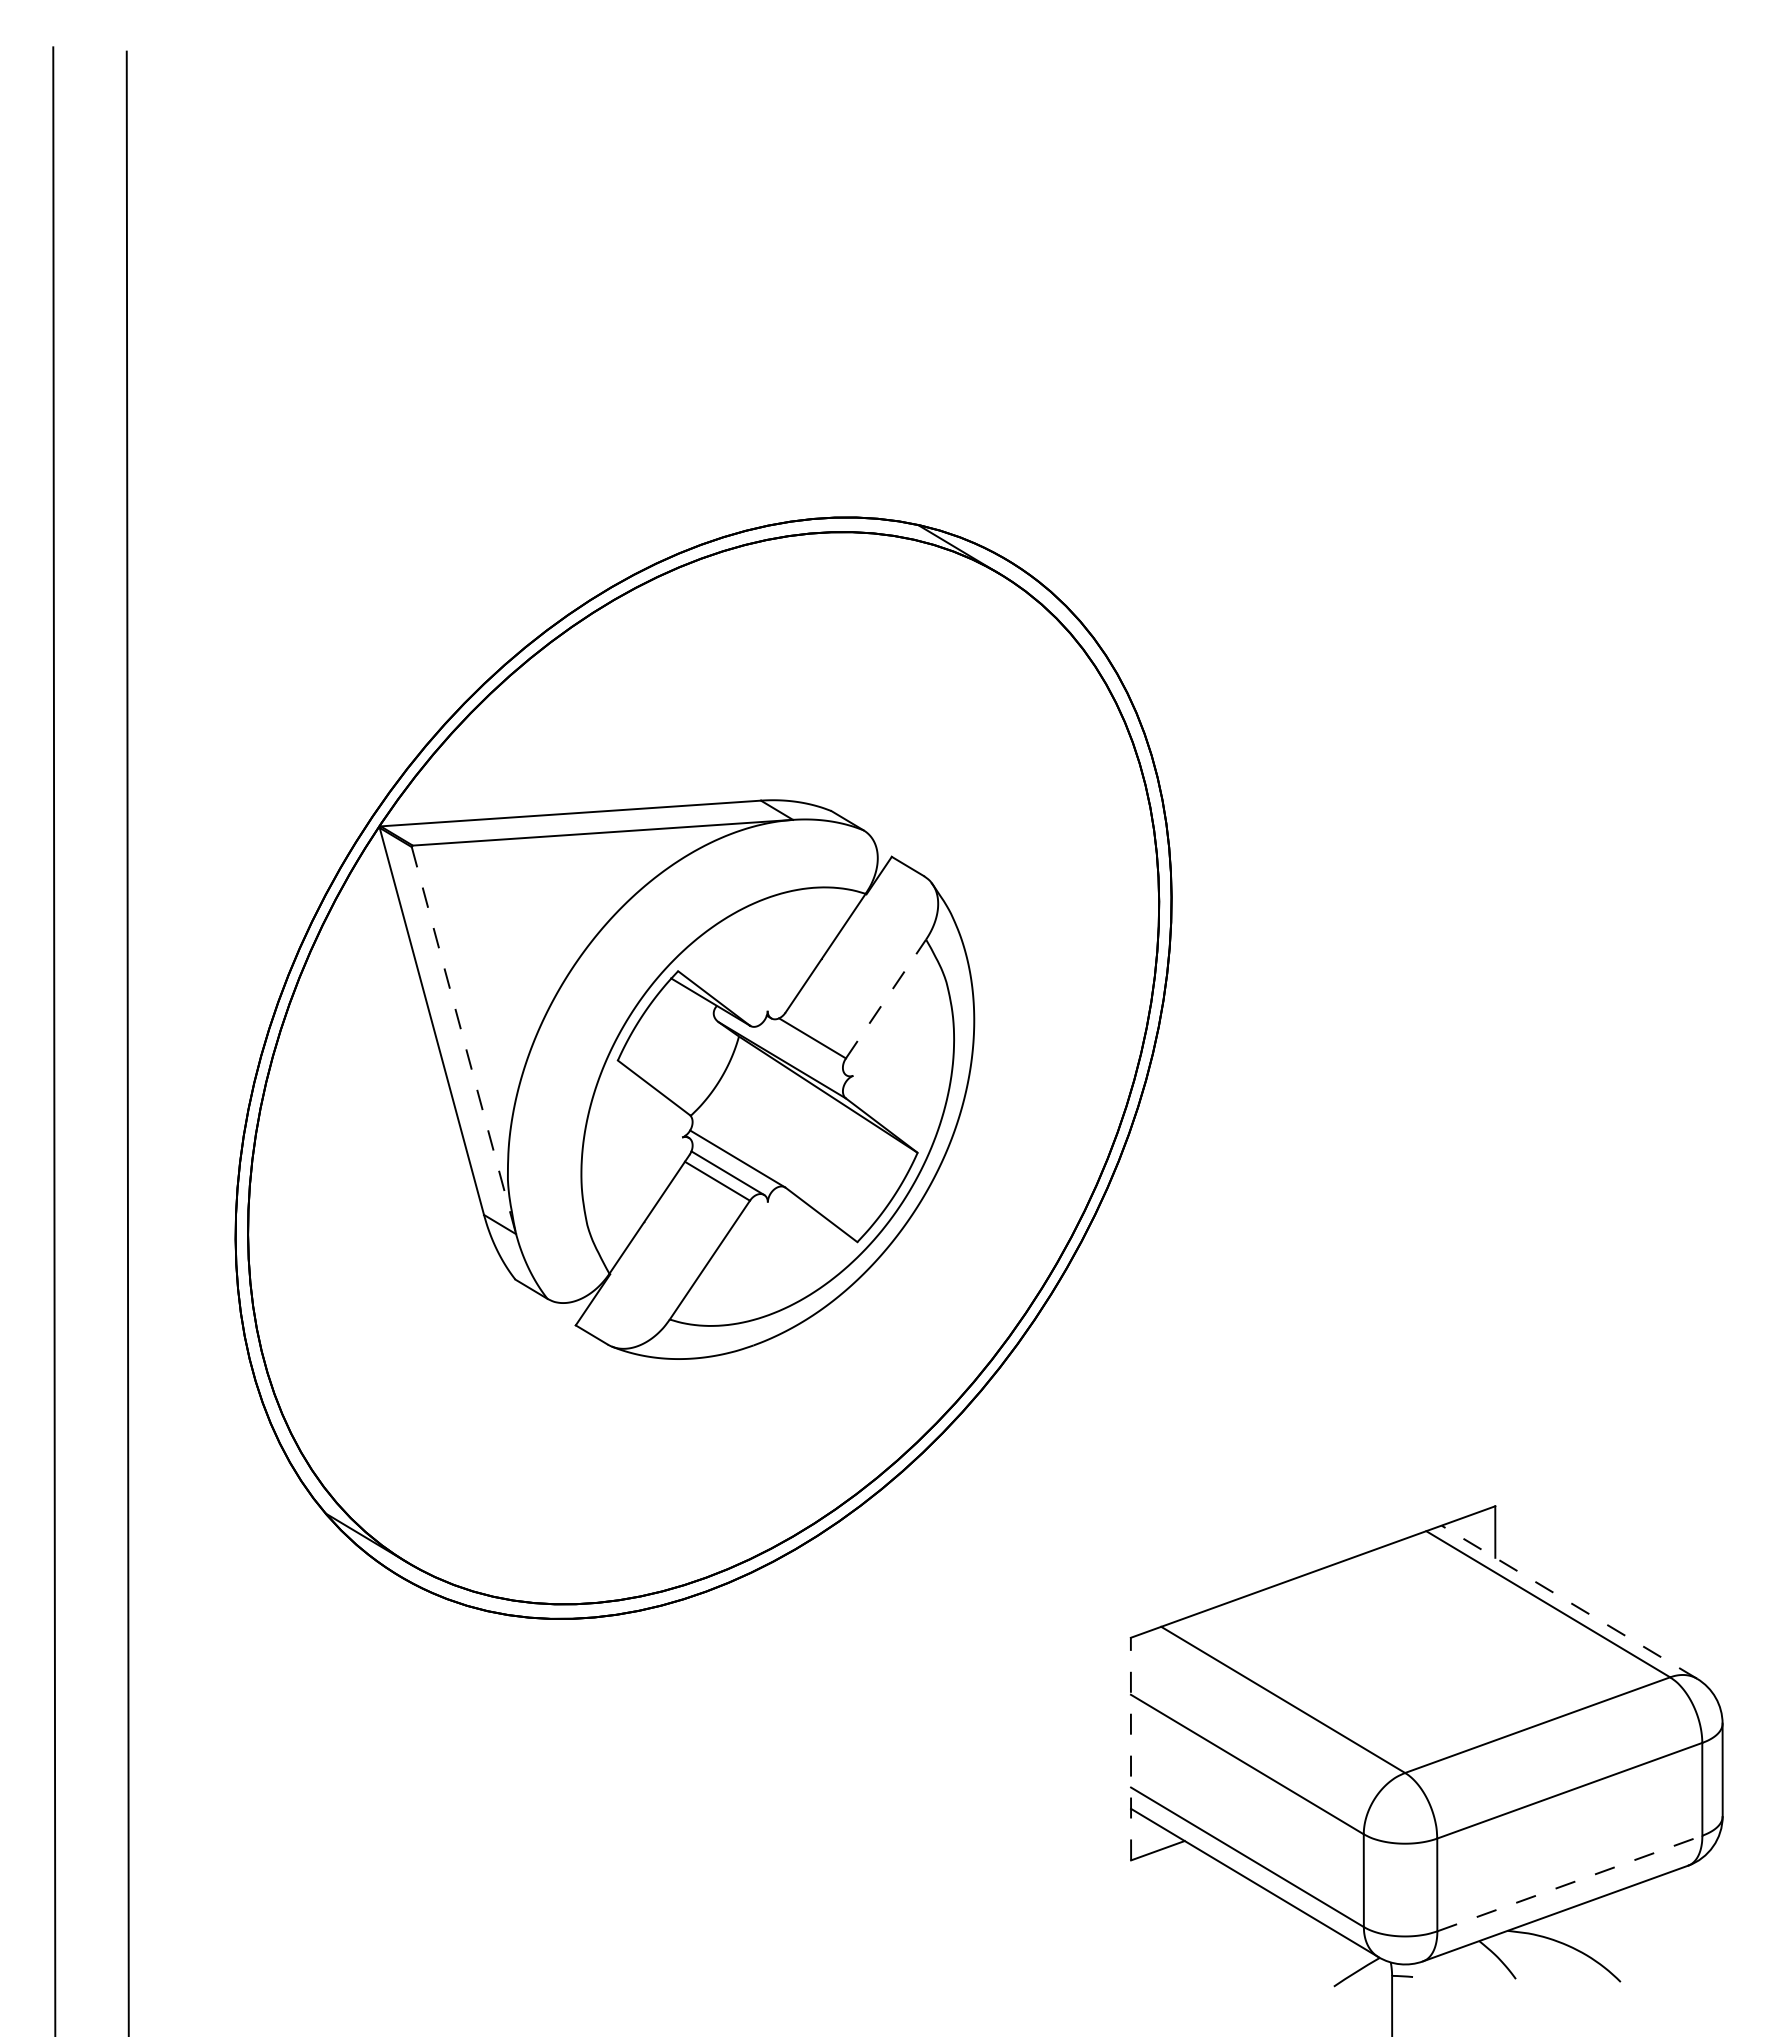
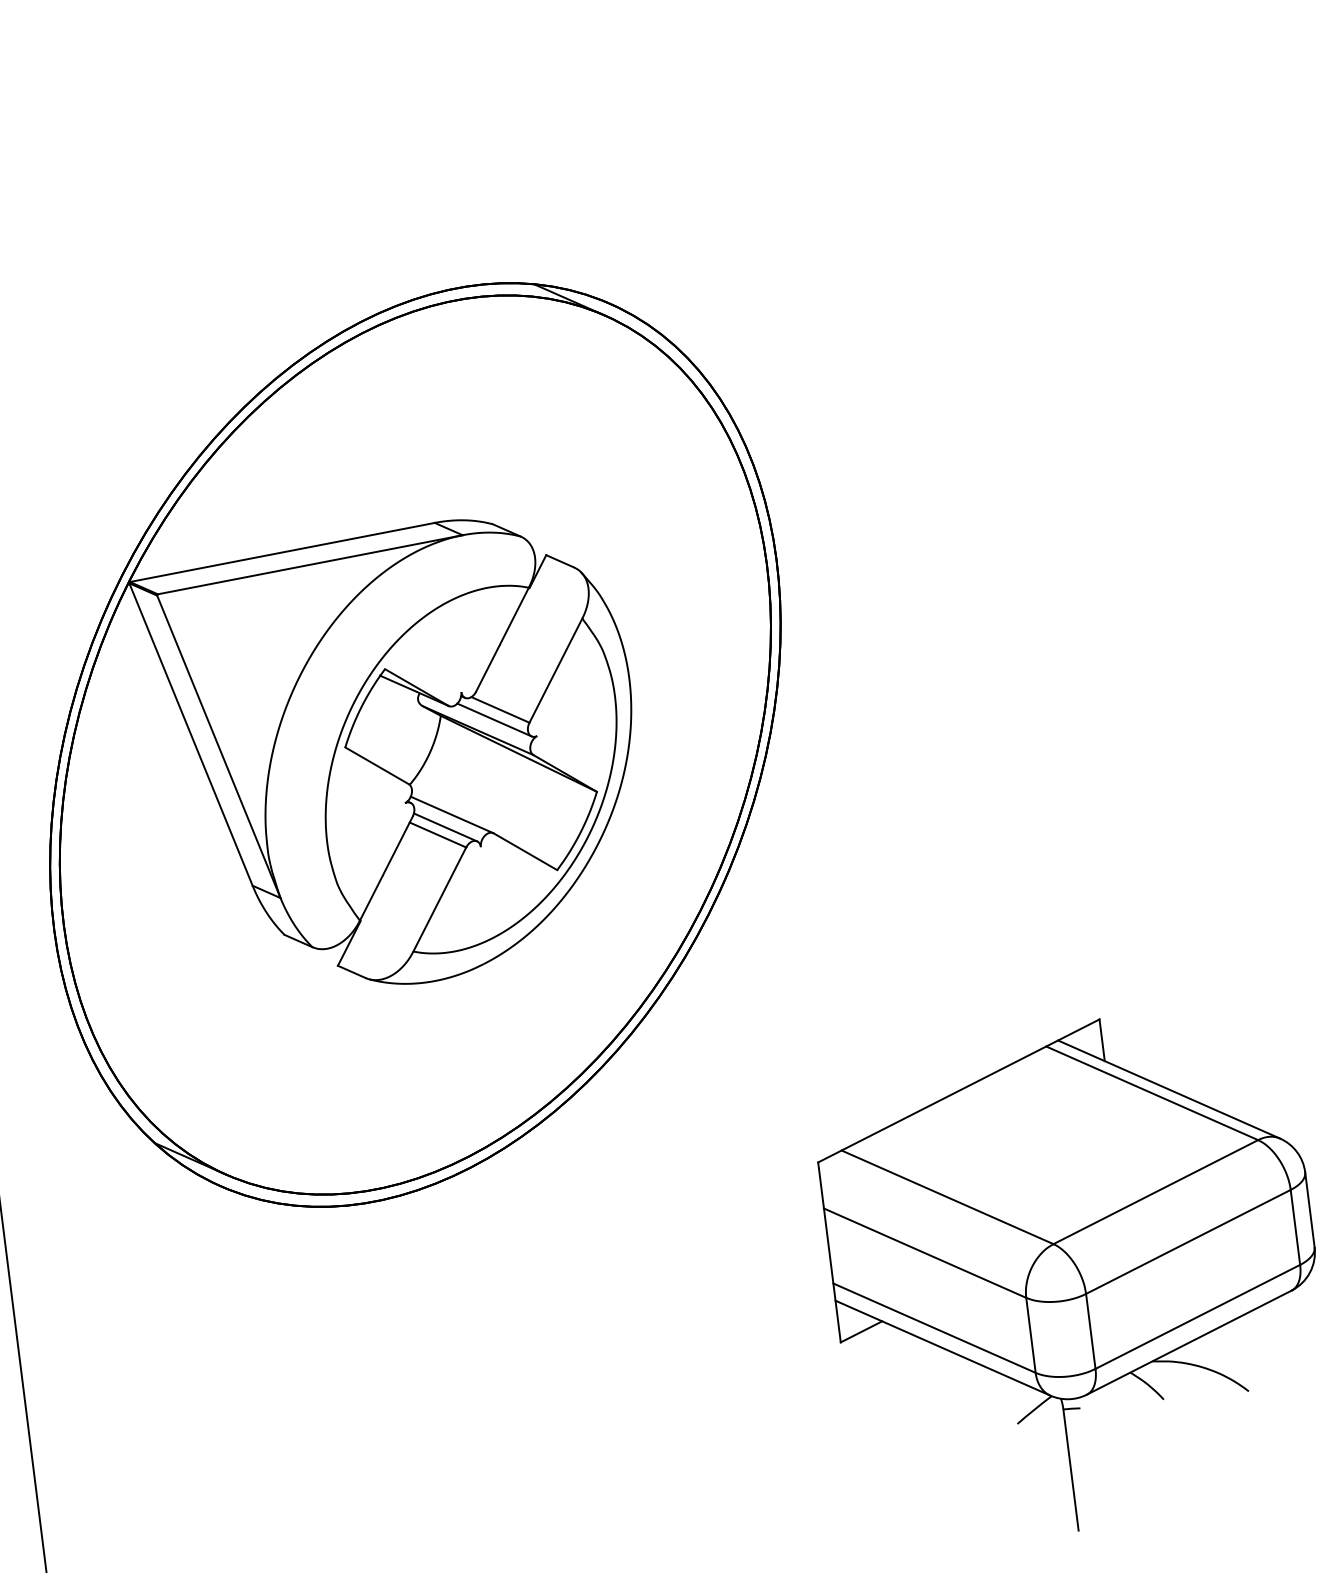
line: (886, 999) -> (556, 671), dashed -> solid
line: (464, 1041) -> (219, 747), dashed -> solid
line: (803, 1049) -> (494, 719), added
line: (1569, 1602) -> (1169, 1089), dashed -> solid
line: (1130, 1748) -> (829, 1252), dashed -> solid
line: (1569, 1883) -> (1197, 1316), dashed -> solid

